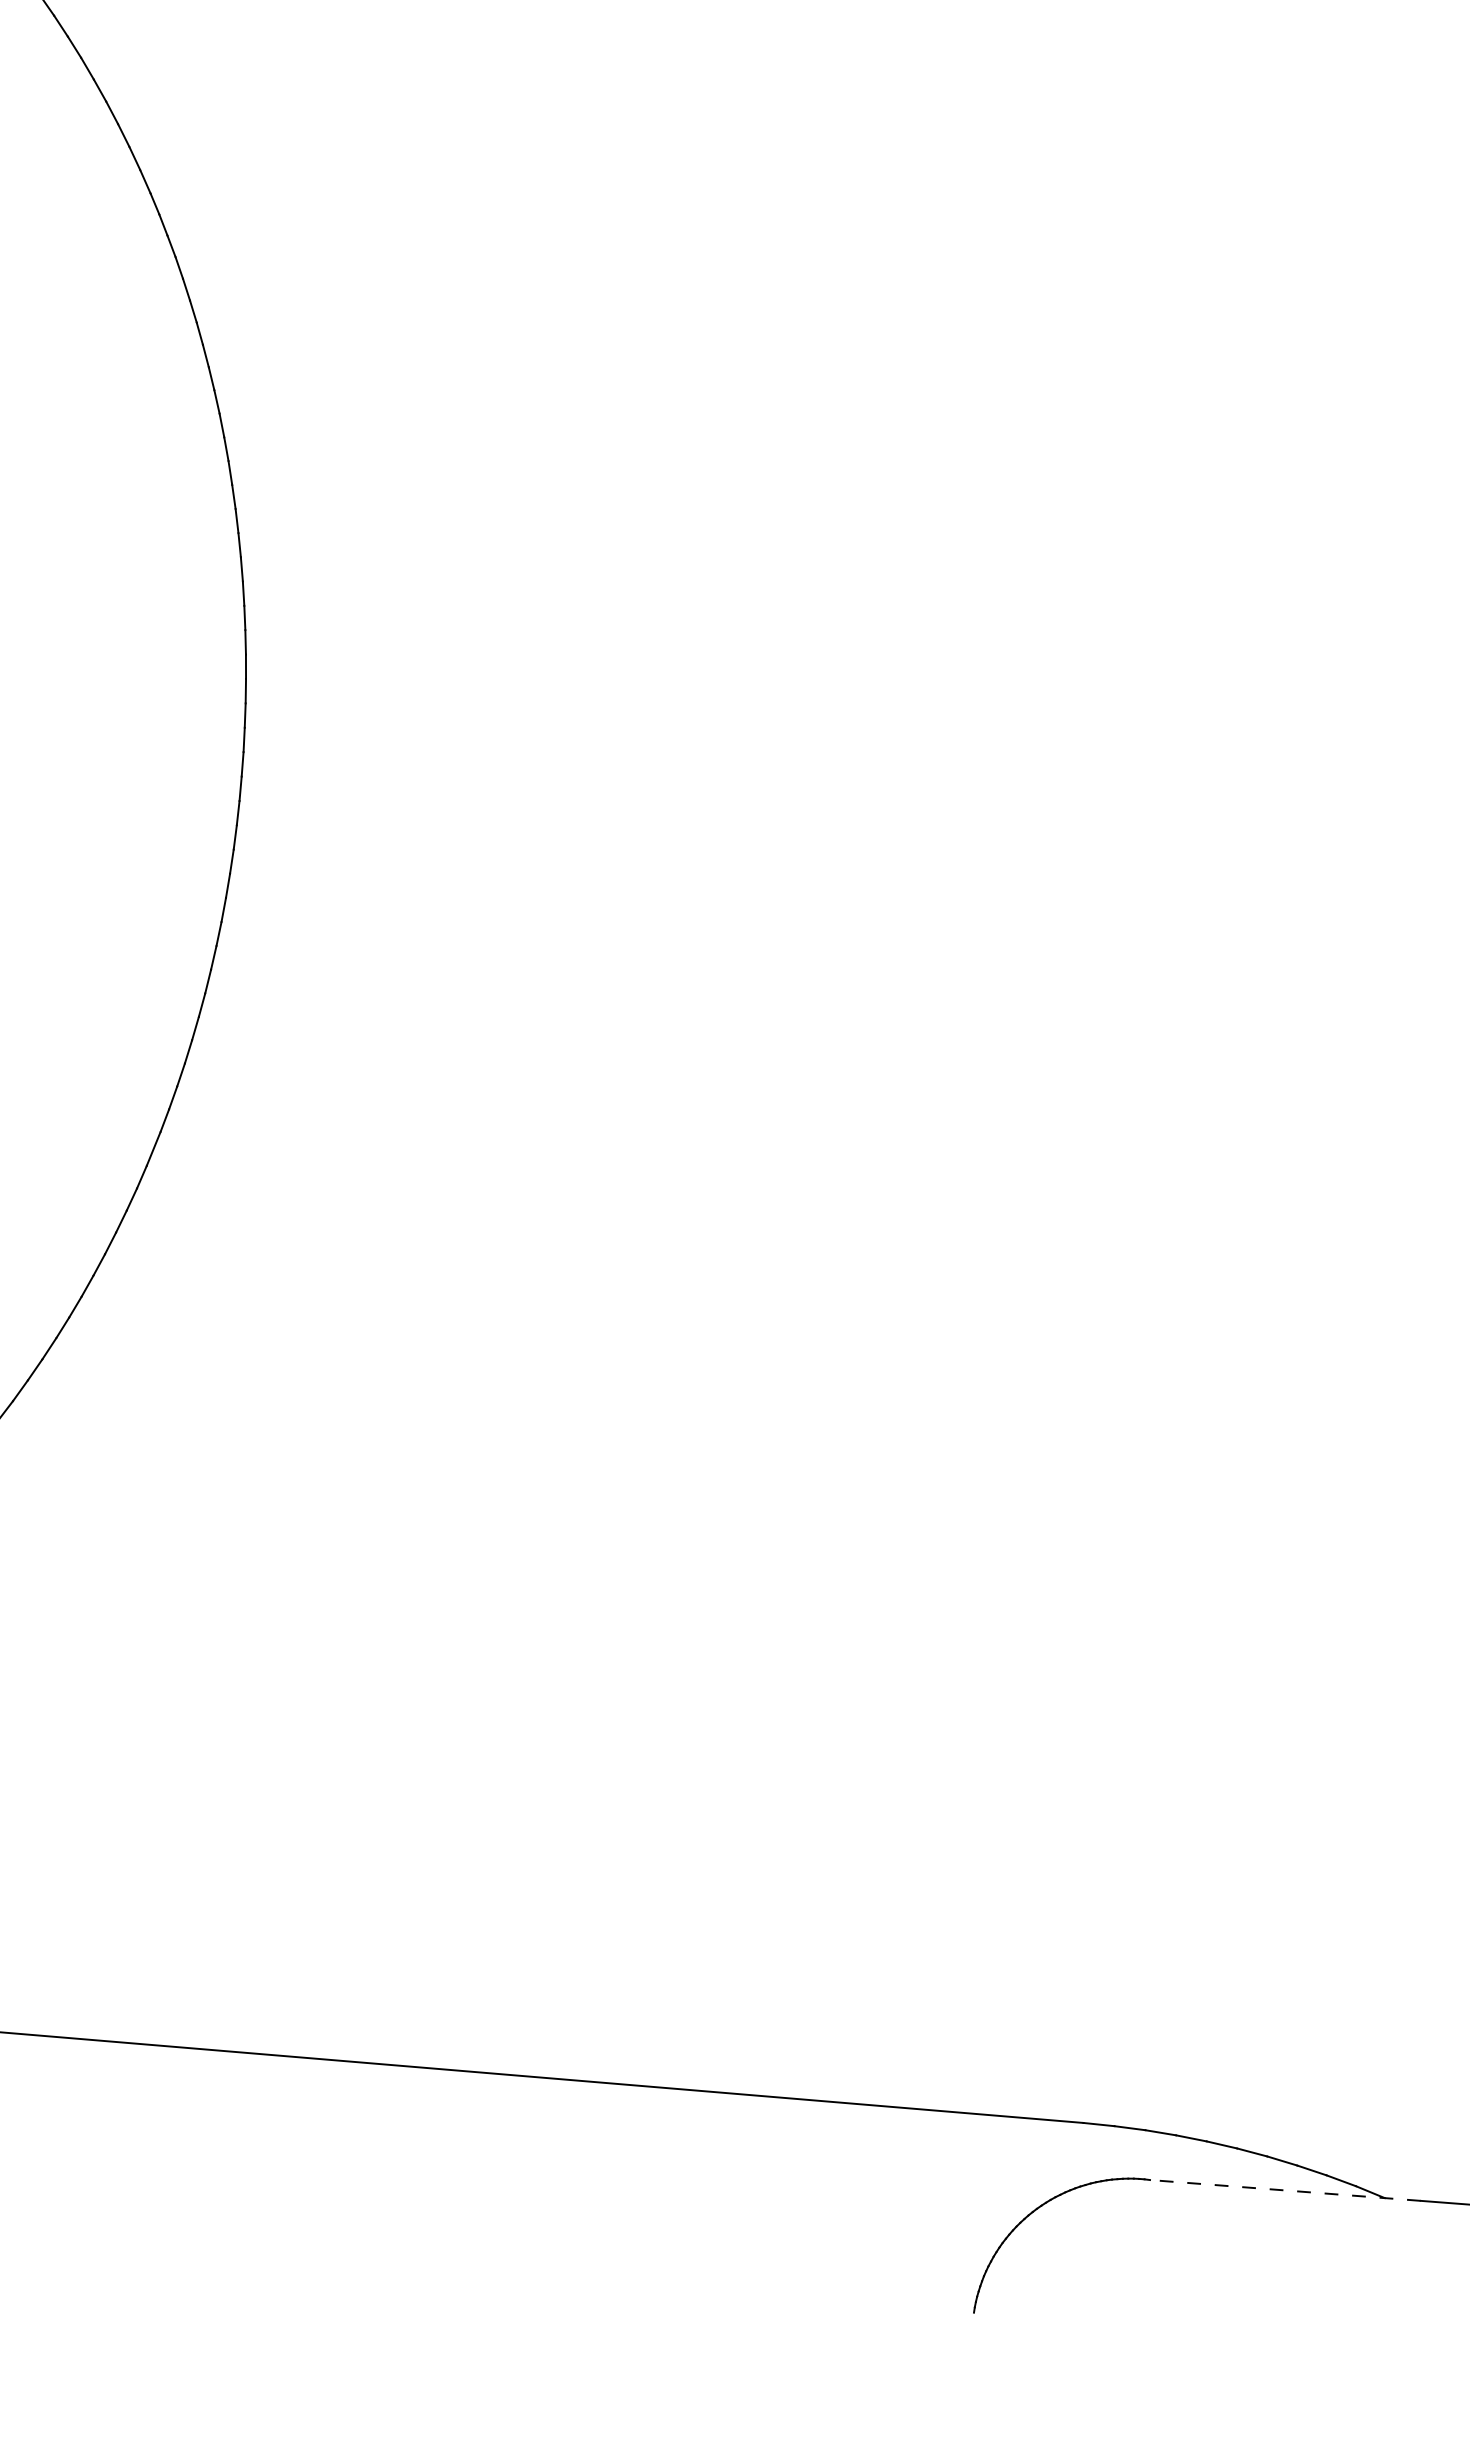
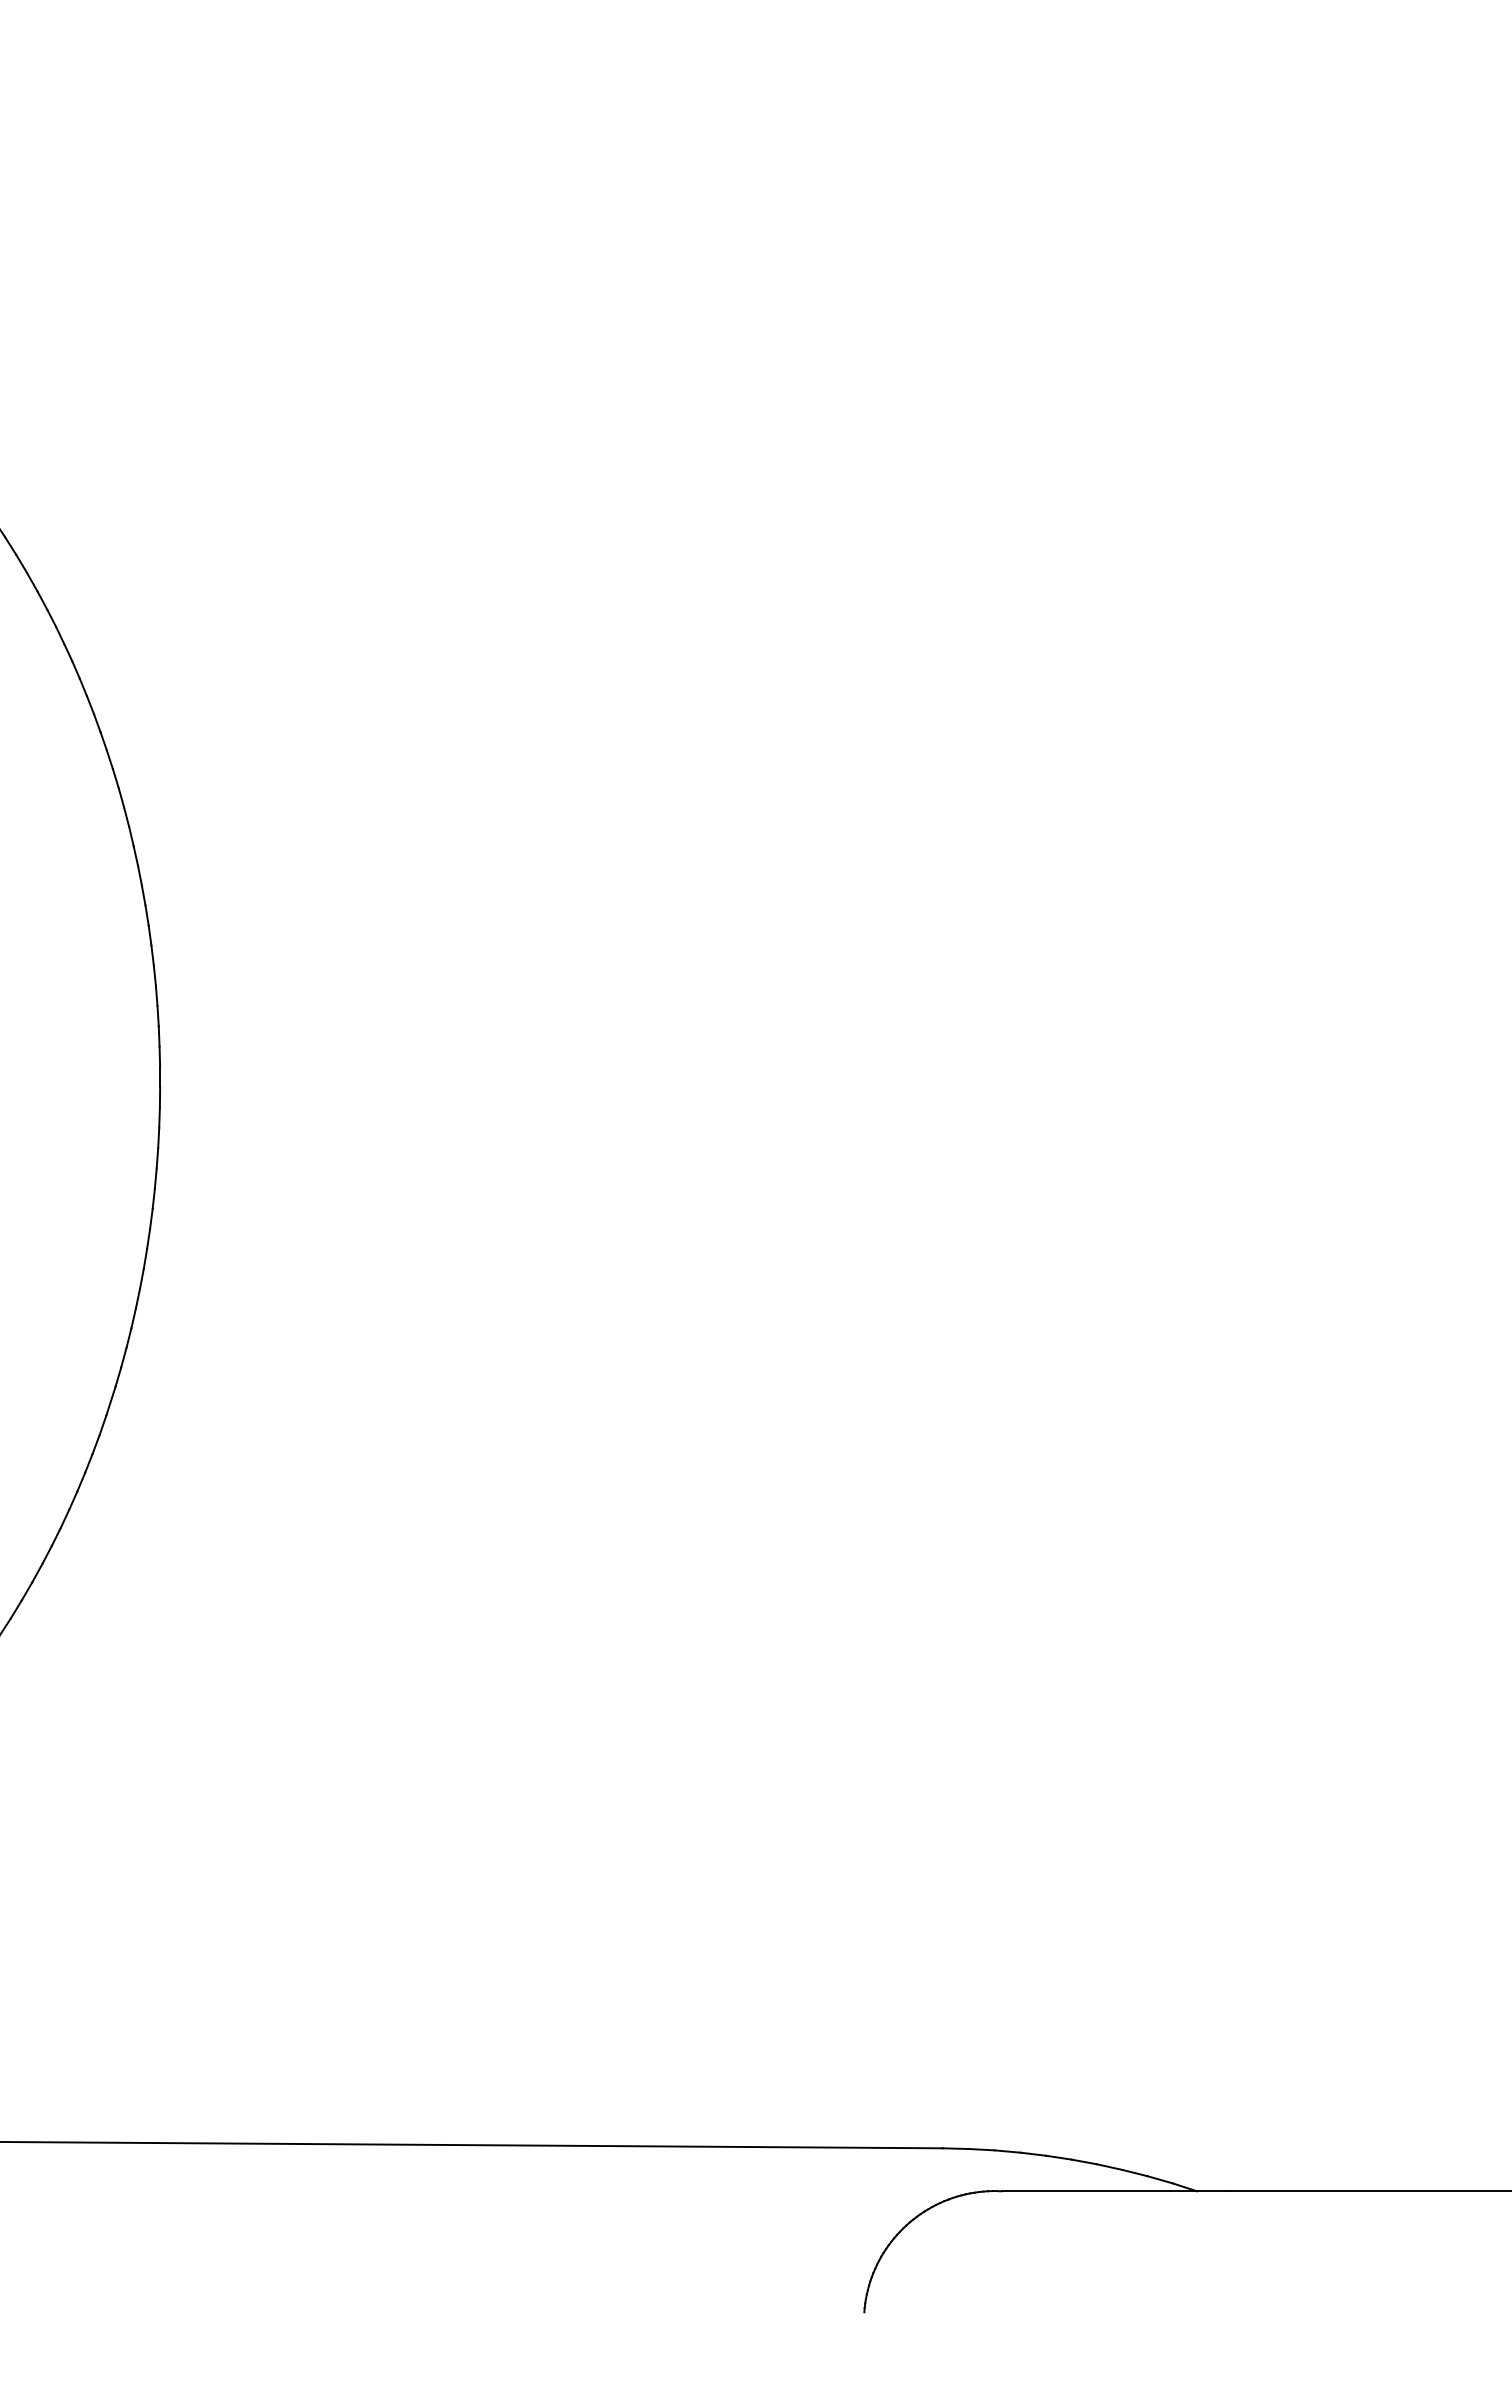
line: (1285, 2190) -> (1114, 2191), dashed -> solid

